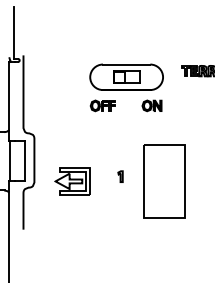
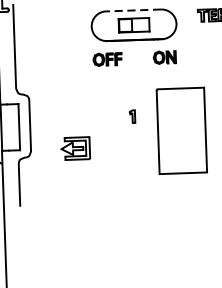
line: (126, 64) -> (133, 10), solid -> dashed
part: (120, 176) -> (132, 116), moved
part: (72, 181) -> (75, 148), size x0.7
part: (164, 181) -> (181, 131), moved

